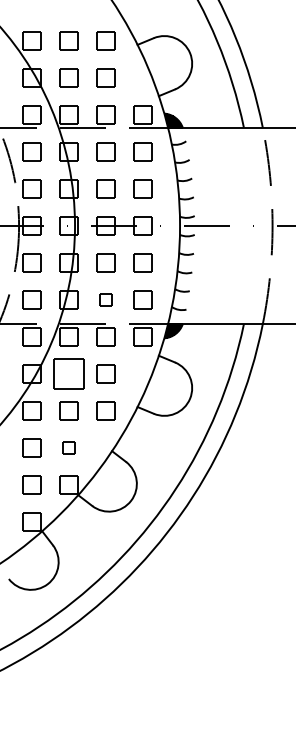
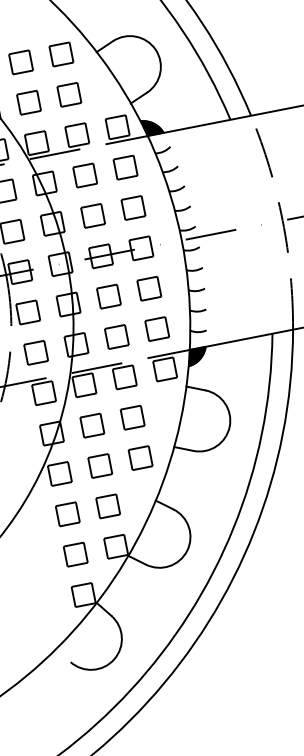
part: (105, 299) -> (116, 336), size x1.67
part: (68, 373) -> (91, 425), size x0.62
part: (68, 447) -> (107, 505), size x1.67

